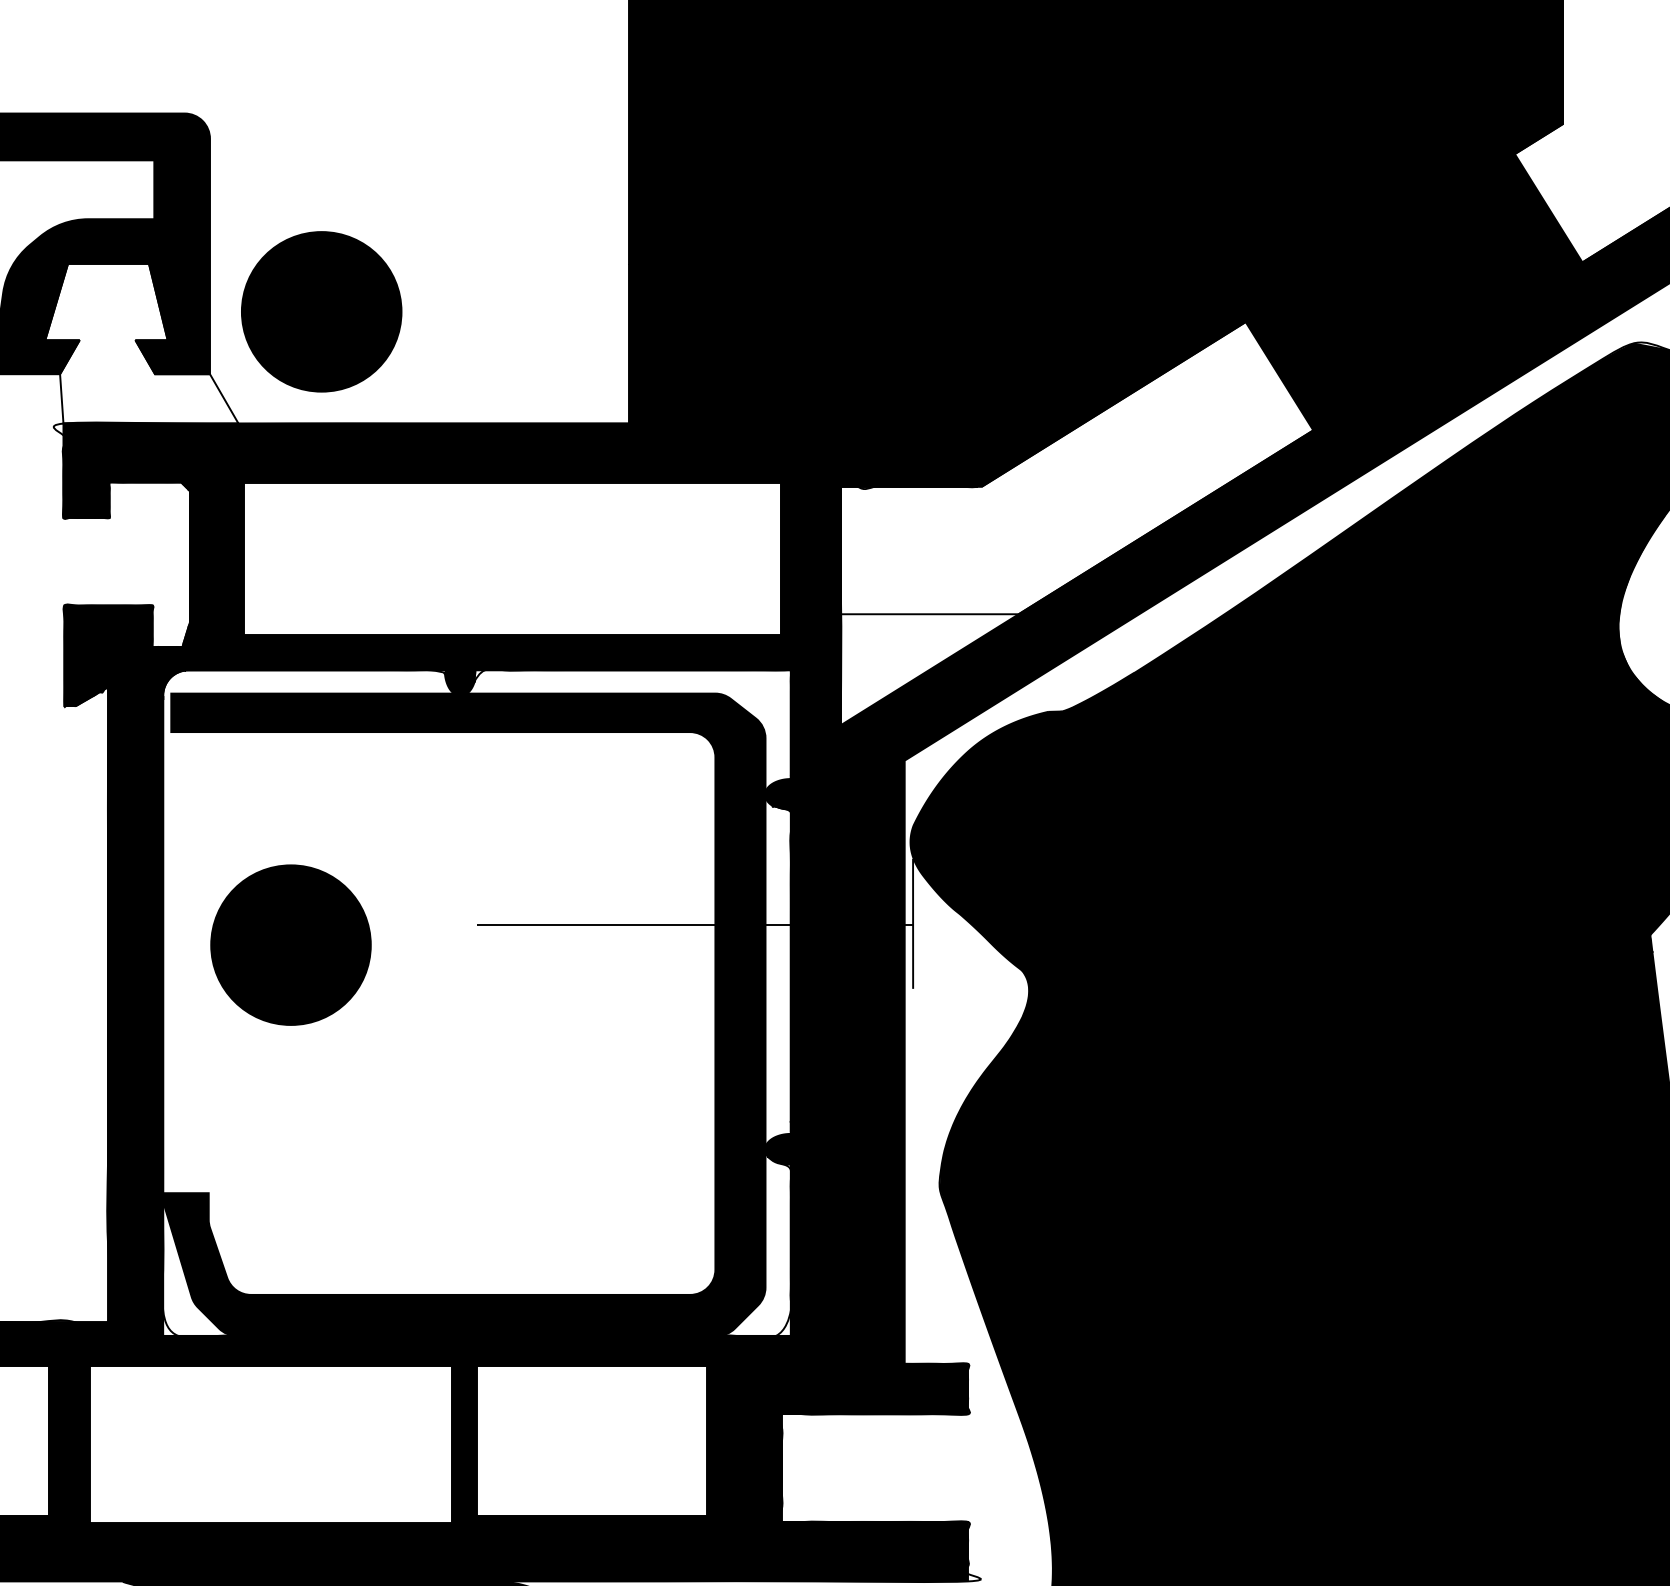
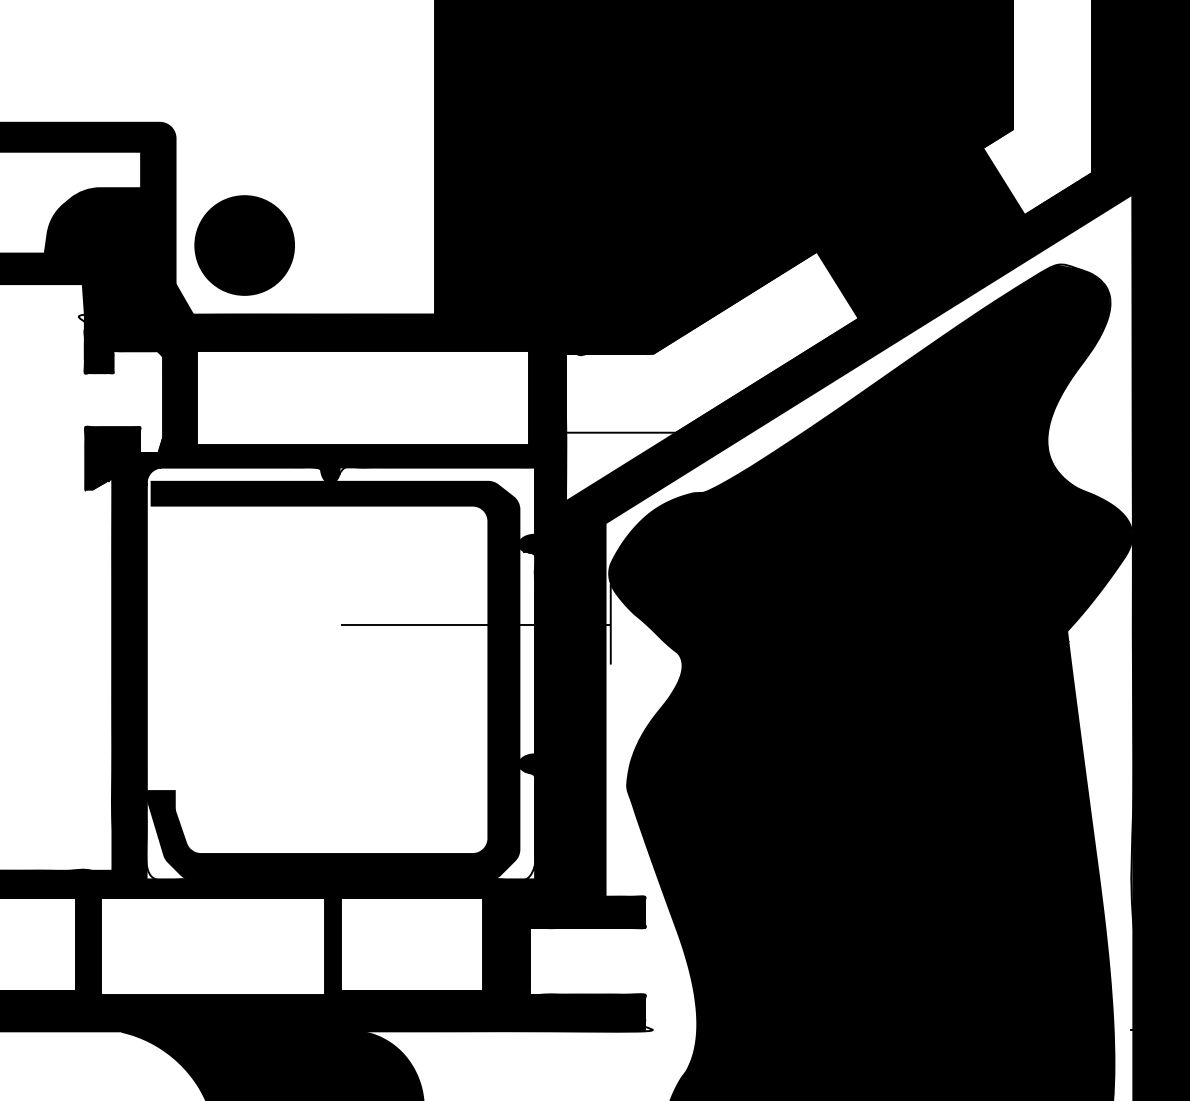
fill: (142, 342) -> (133, 264), added
part: (290, 945) -> (225, 637), removed

